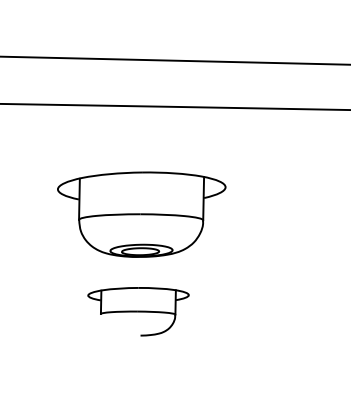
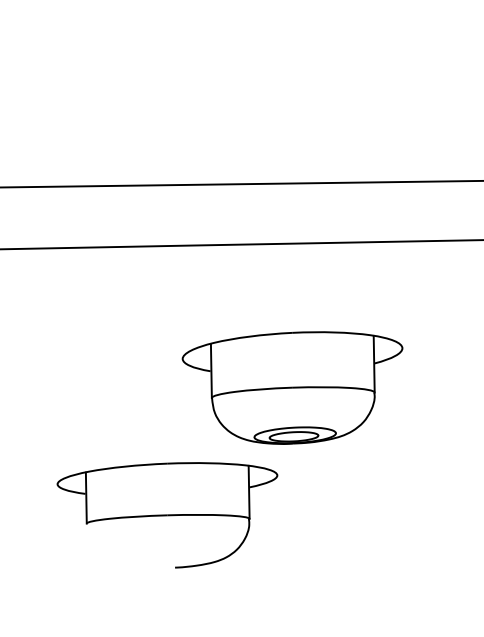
part: (140, 214) -> (292, 387), moved
part: (137, 311) -> (167, 515), size x1.67

